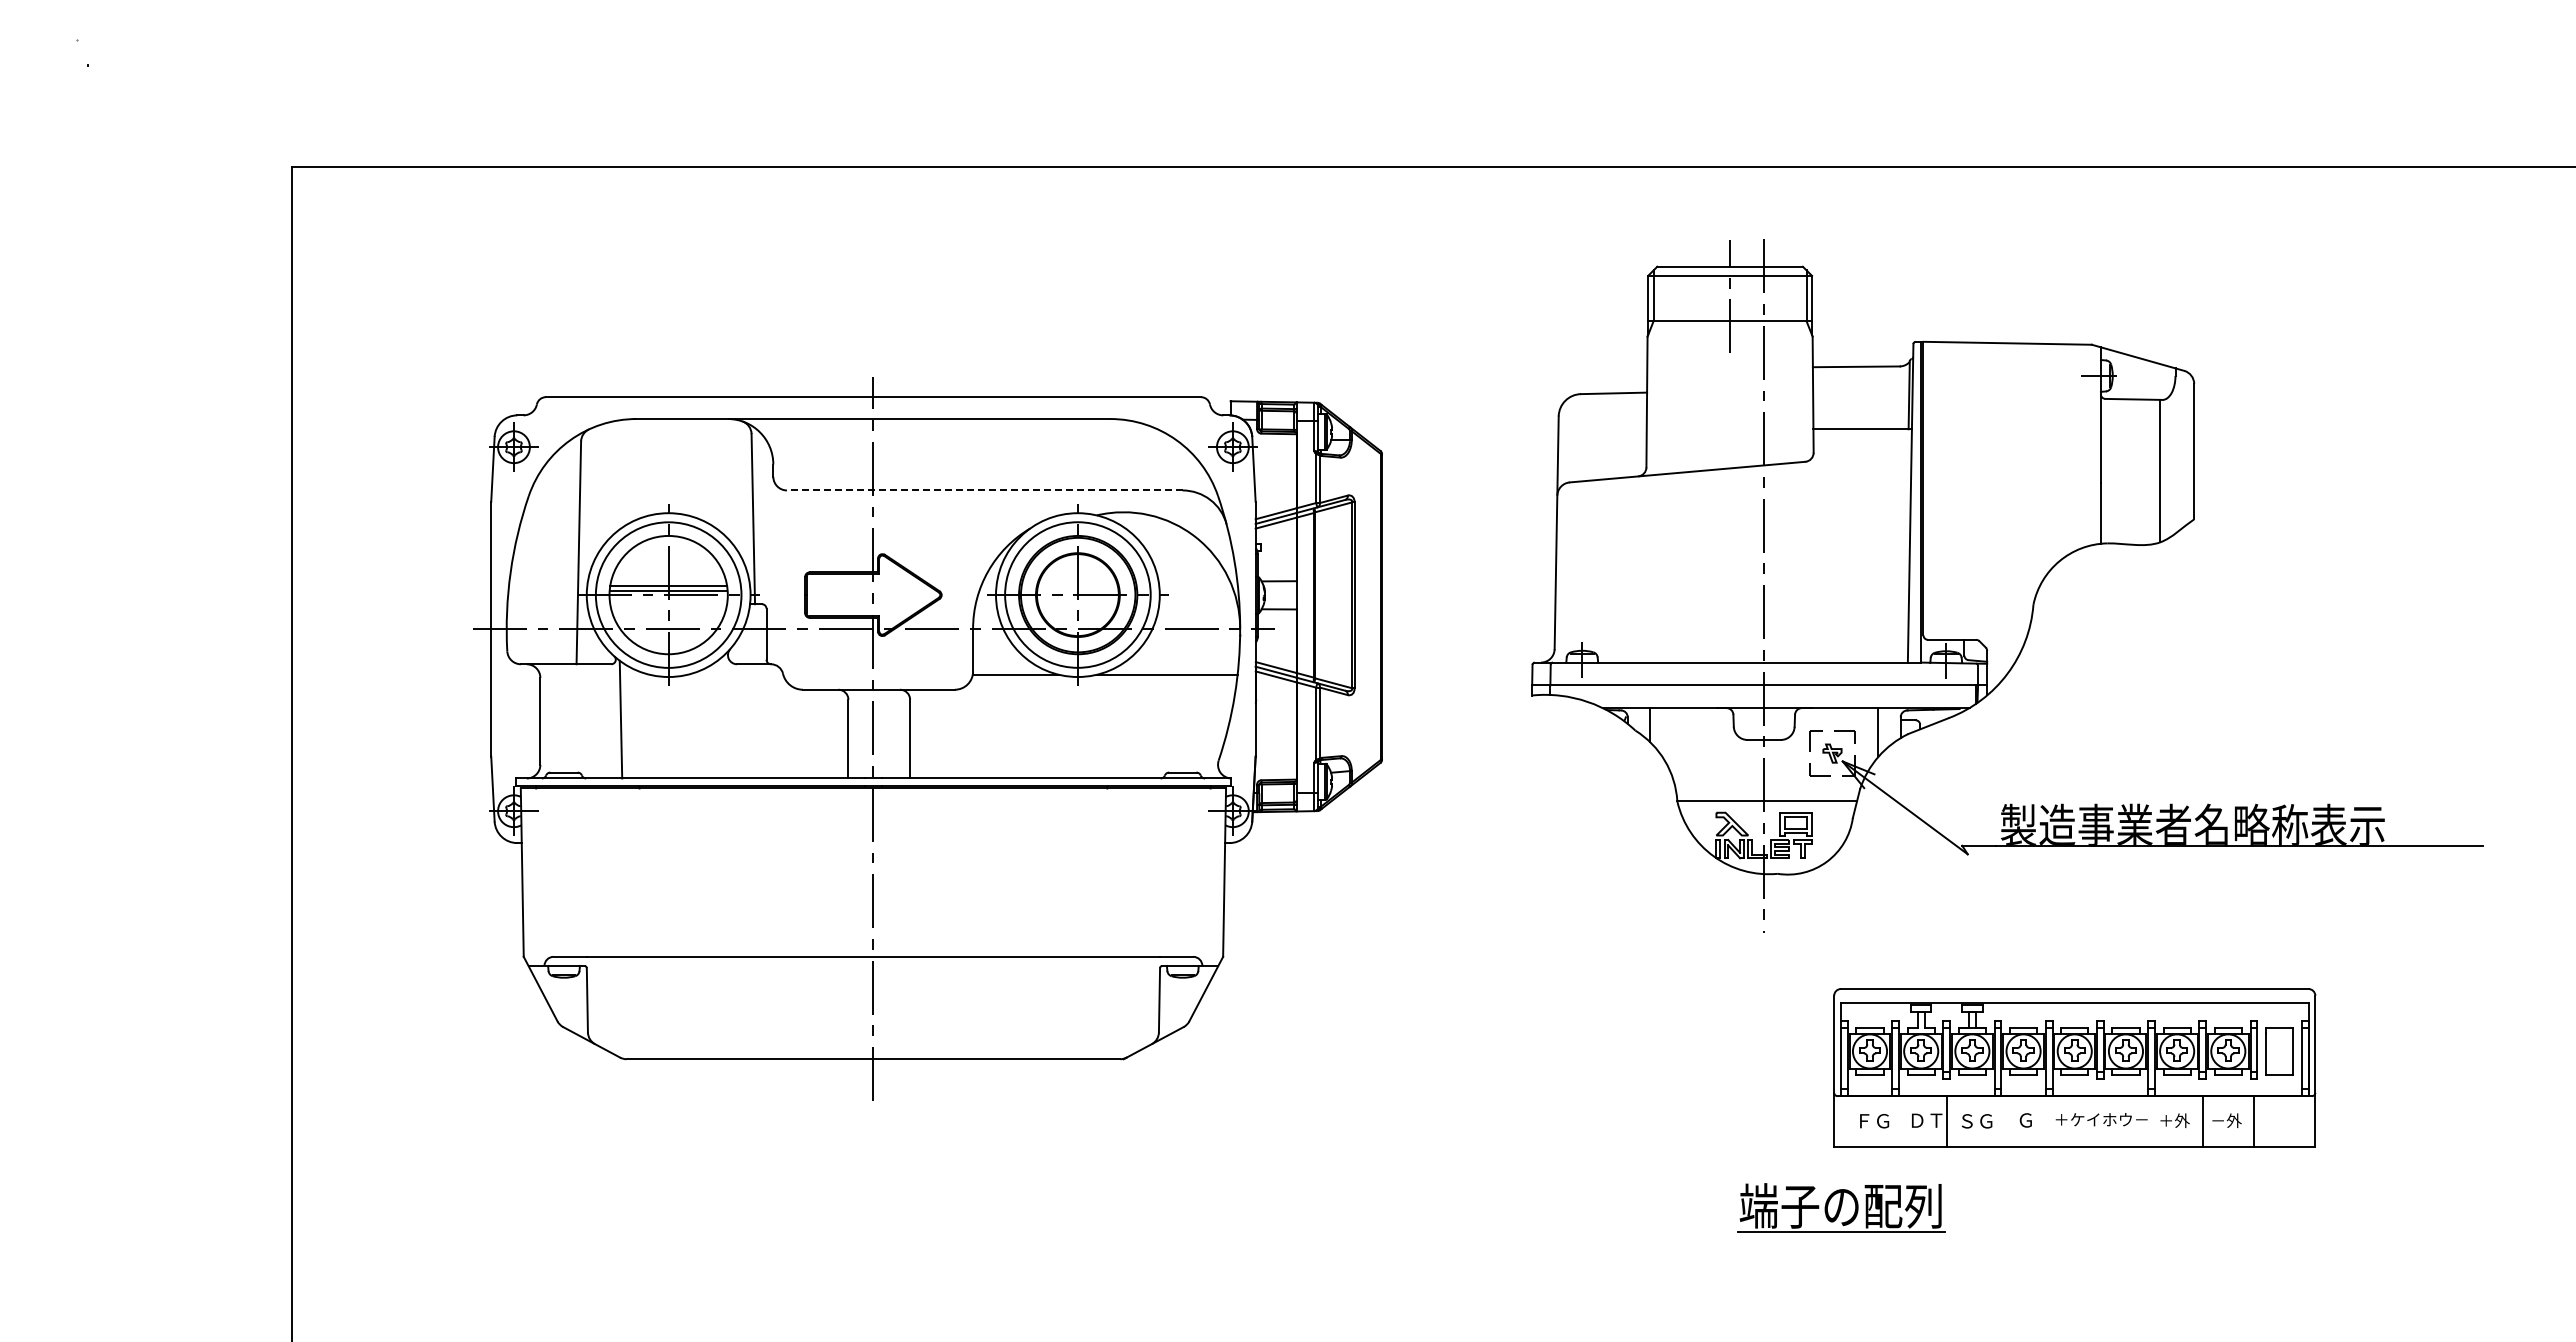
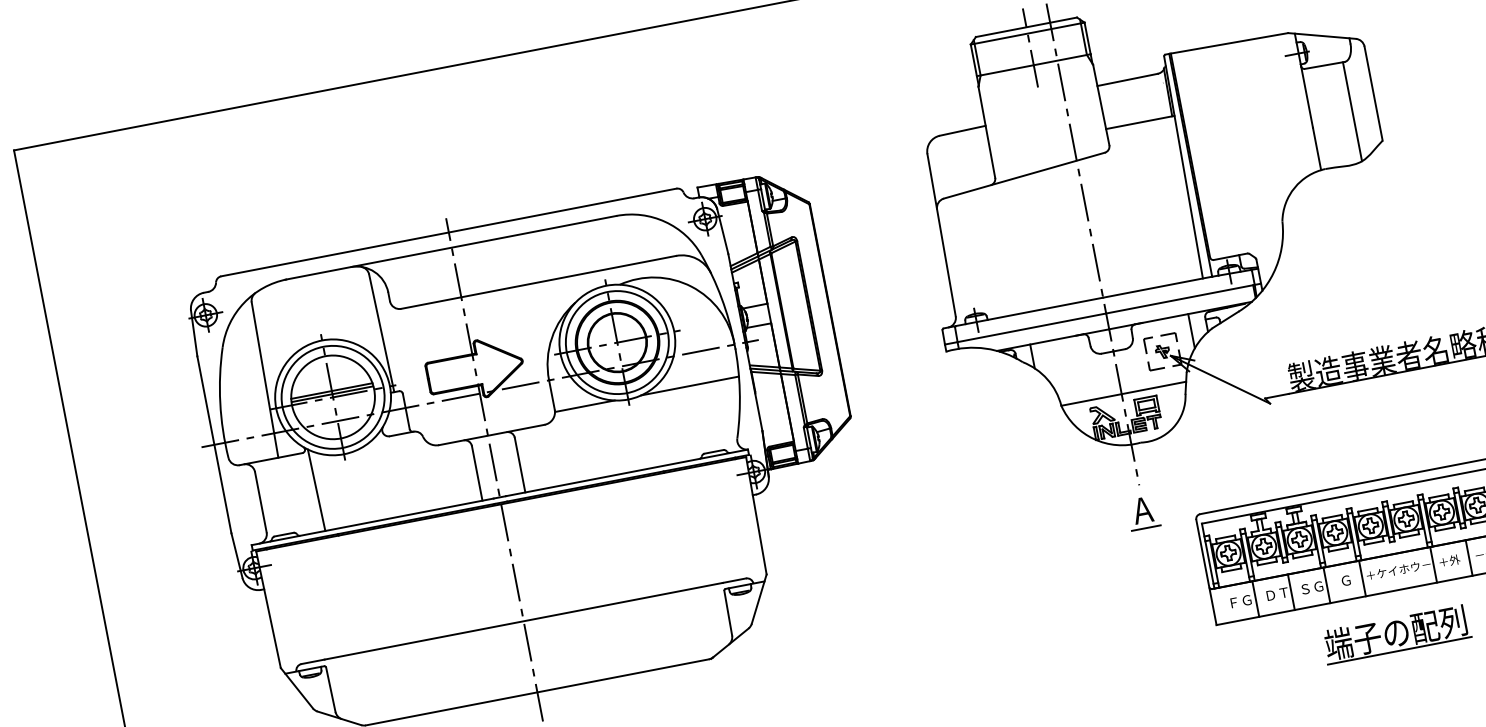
line: (984, 490) -> (538, 282), dashed -> solid
part: (1762, 972) -> (1143, 513), added
line: (1895, 1121) -> (1255, 598), added
line: (1997, 1121) -> (1326, 585), added
line: (2049, 1121) -> (1362, 578), added
line: (2151, 1121) -> (1433, 564), added
part: (1841, 1207) -> (1396, 633), moved

